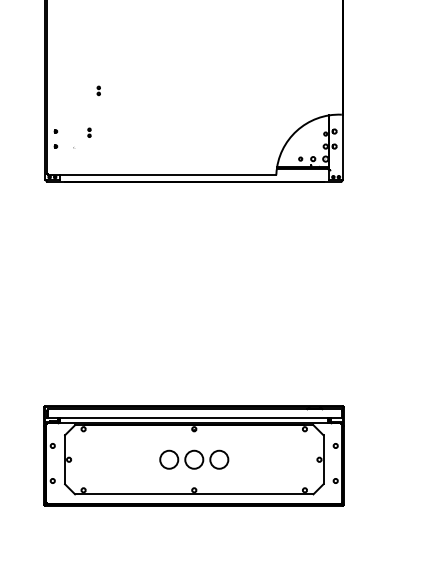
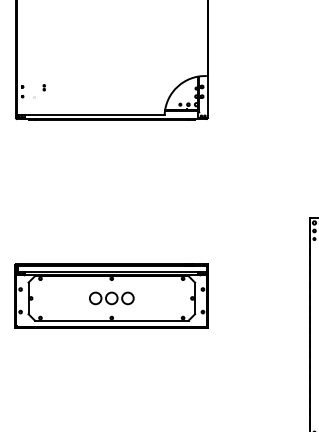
part: (97, 90) -> (49, 60), removed

